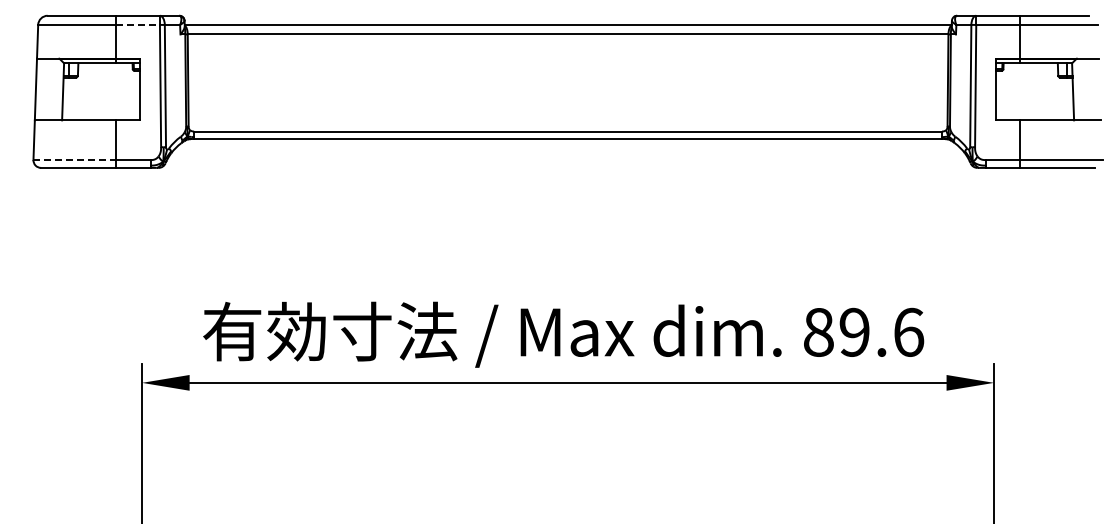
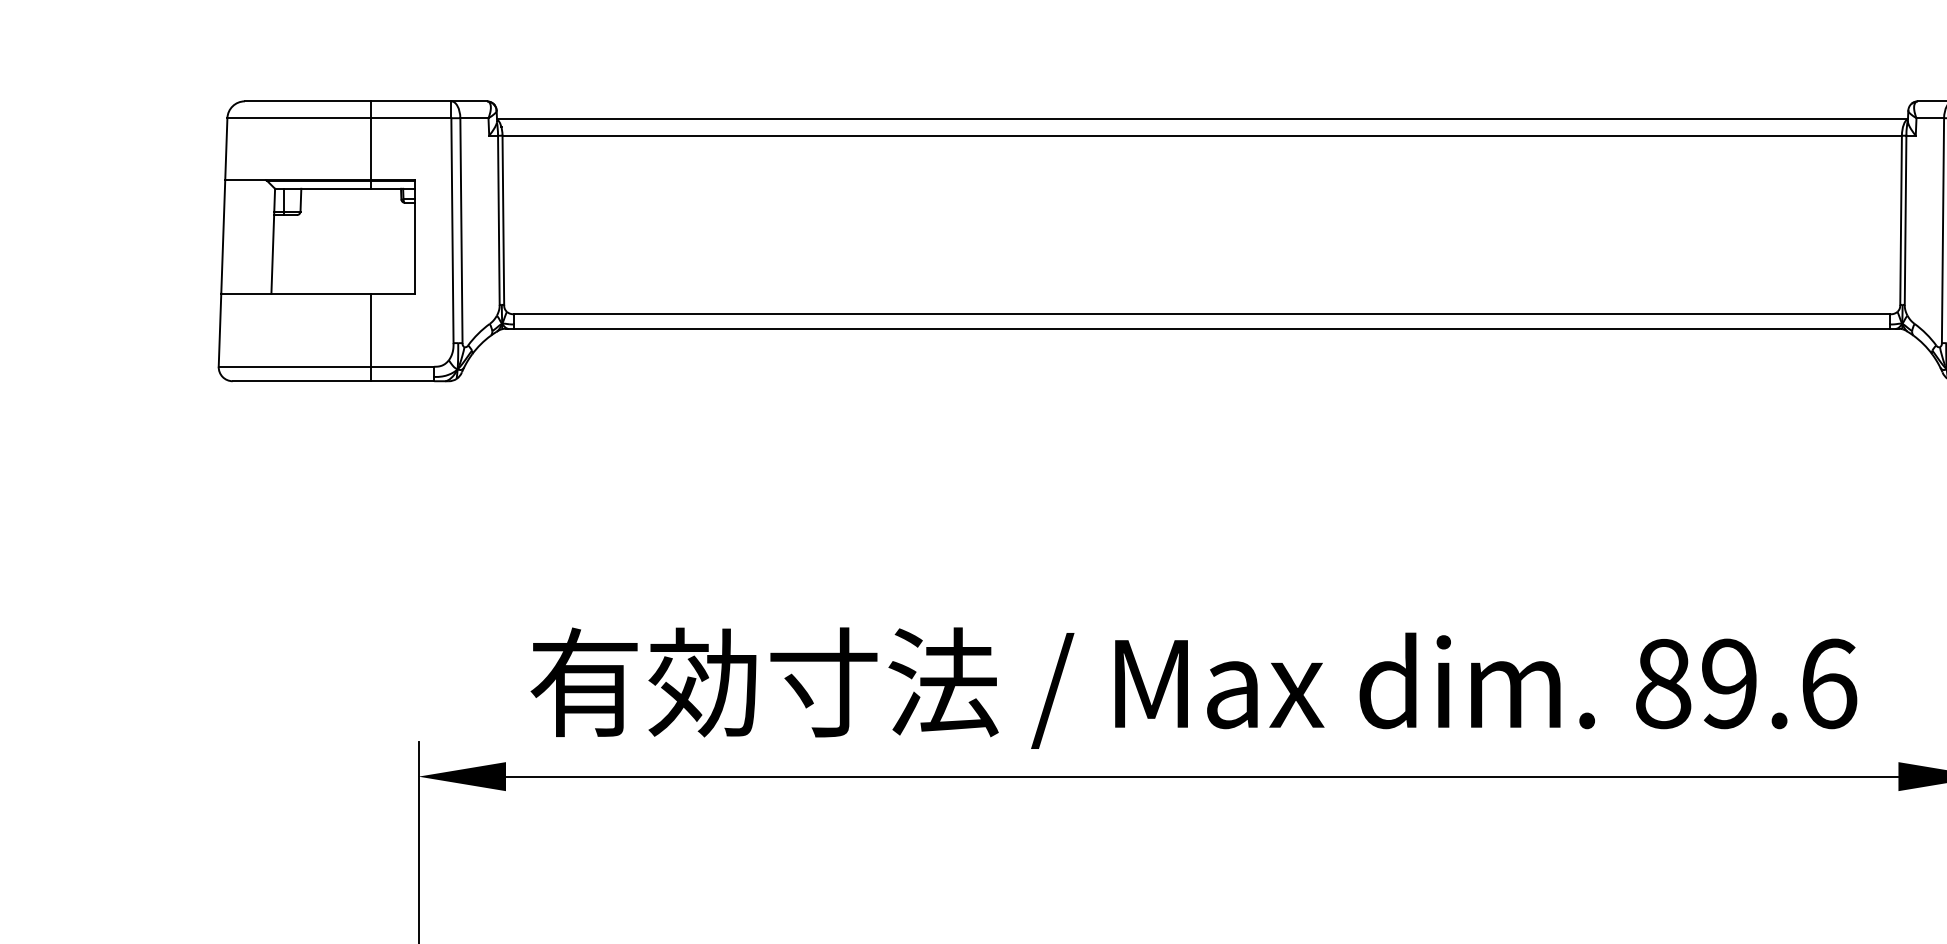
line: (138, 24) -> (411, 117), dashed -> solid
line: (75, 160) -> (296, 367), dashed -> solid

